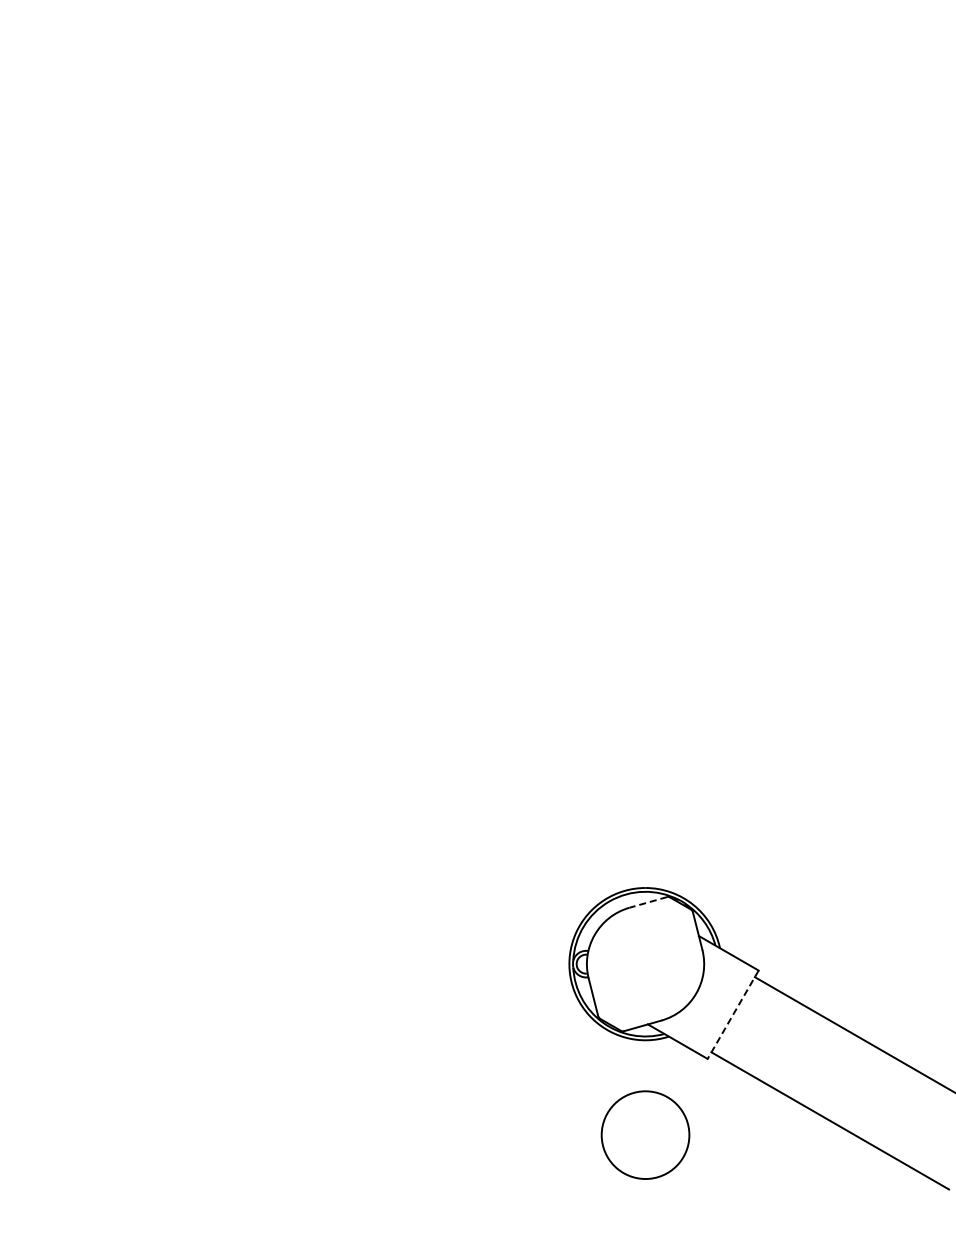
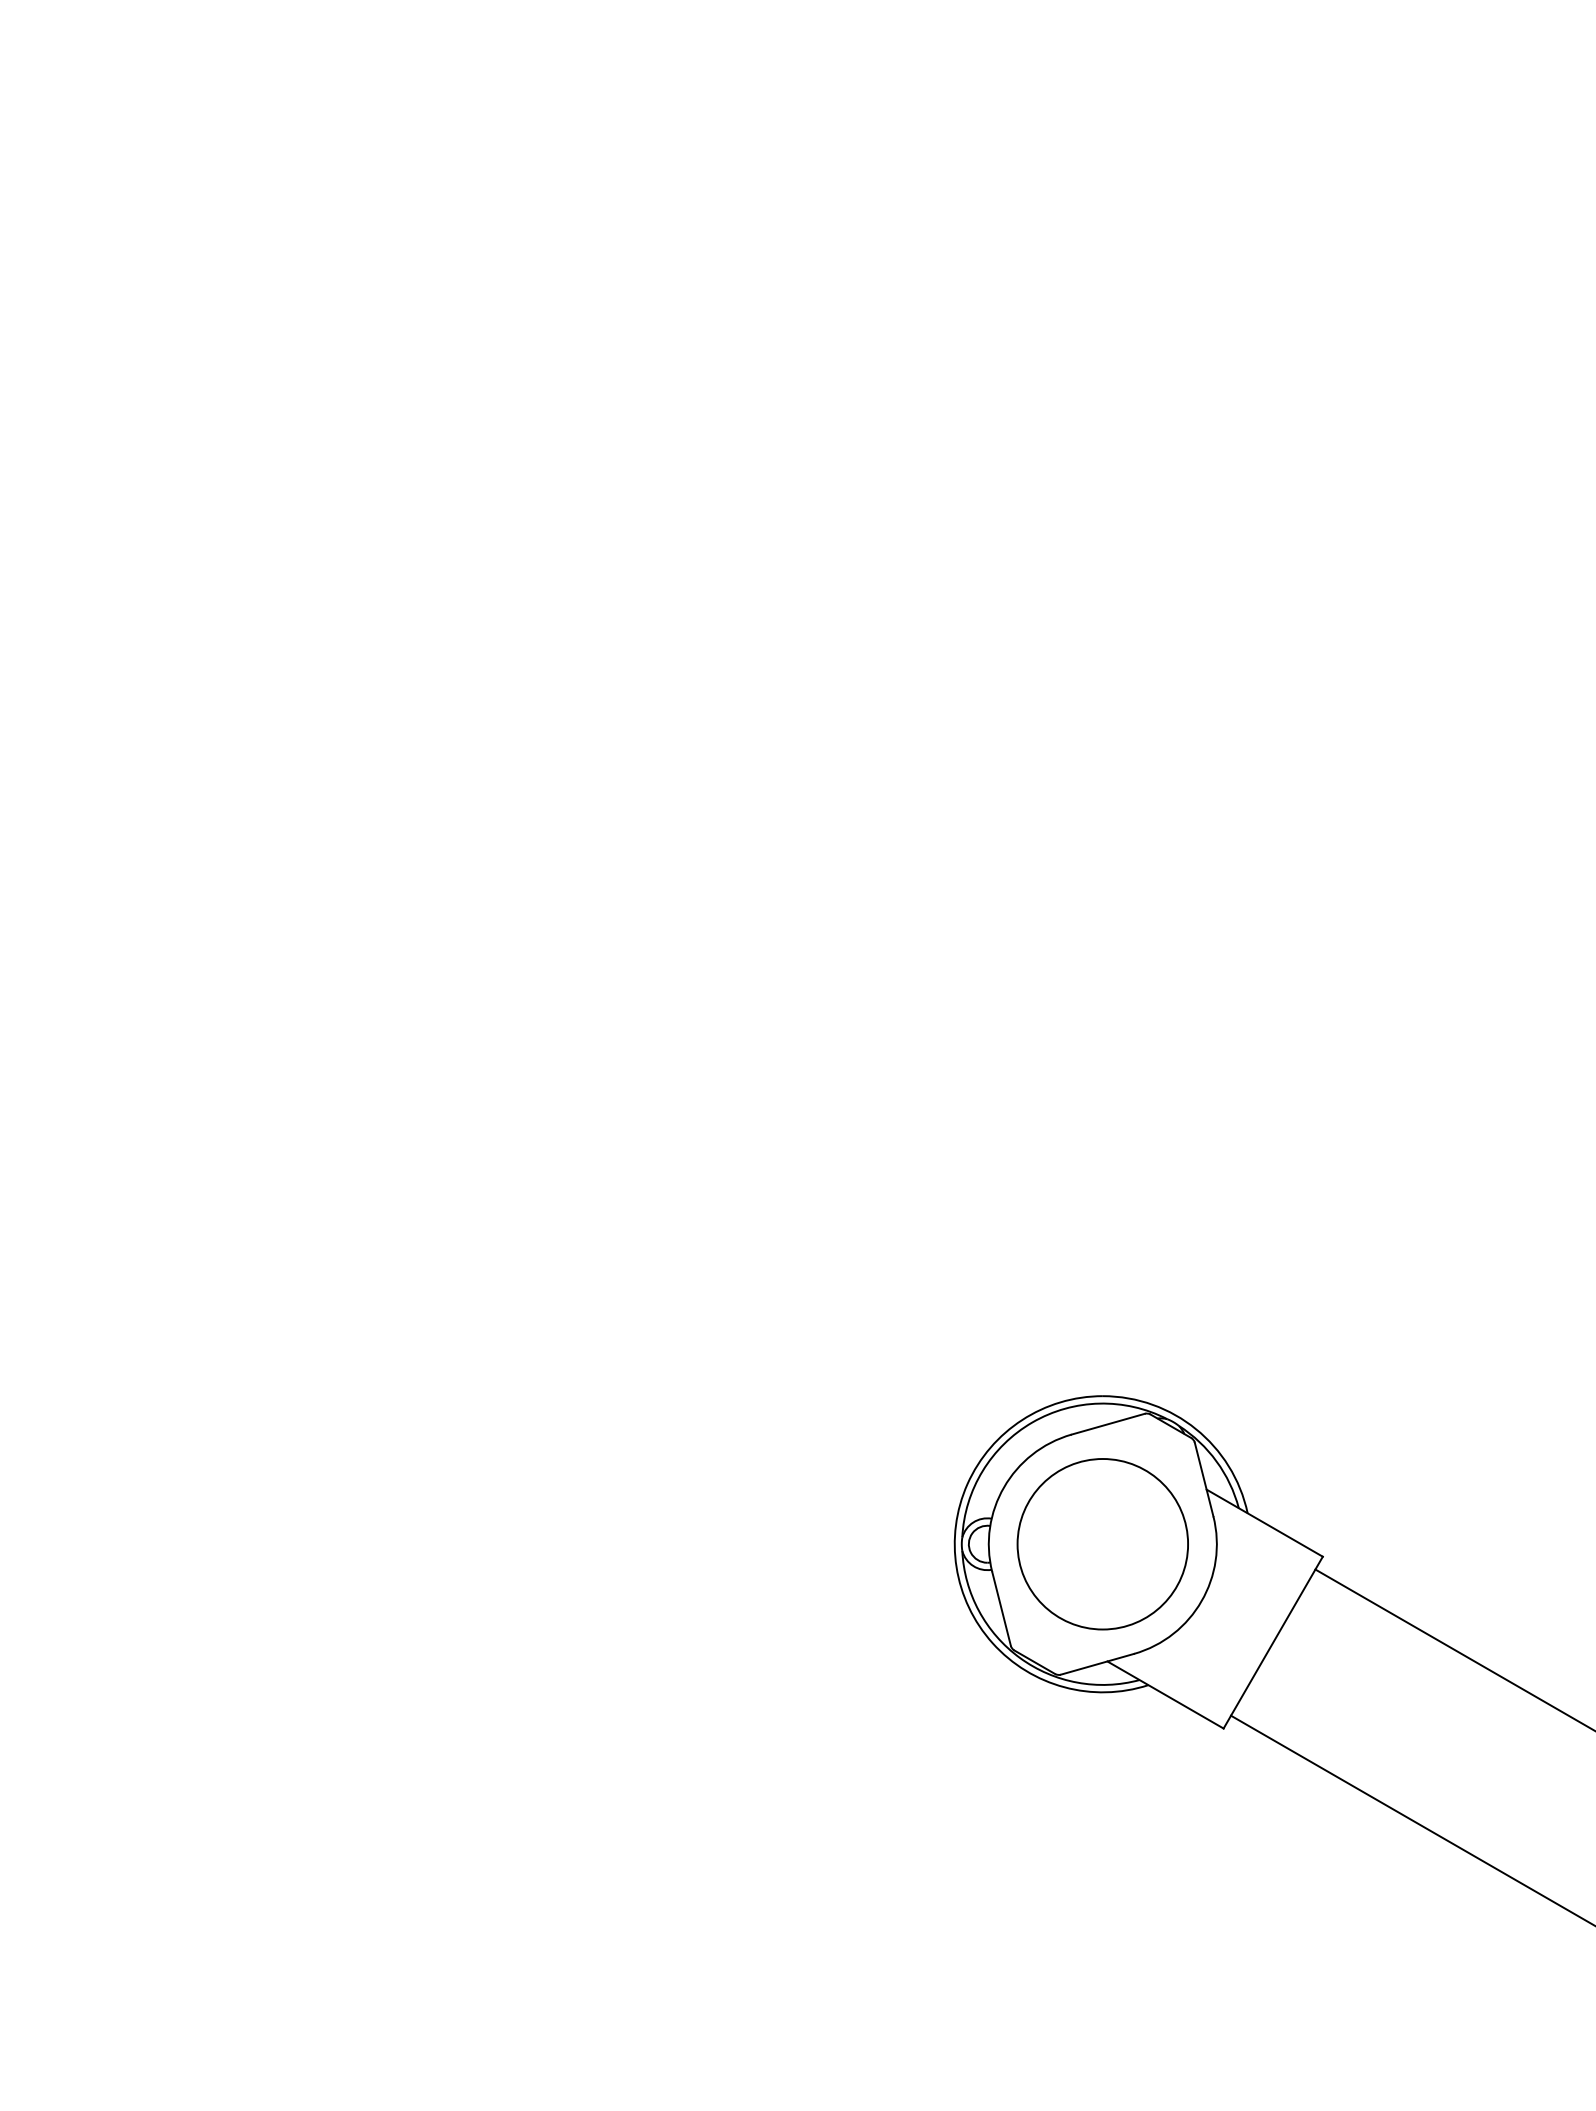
line: (648, 902) -> (1108, 1424), dashed -> solid
line: (732, 1015) -> (1271, 1644), dashed -> solid
circle: (645, 1134) -> (1102, 1542), moved

